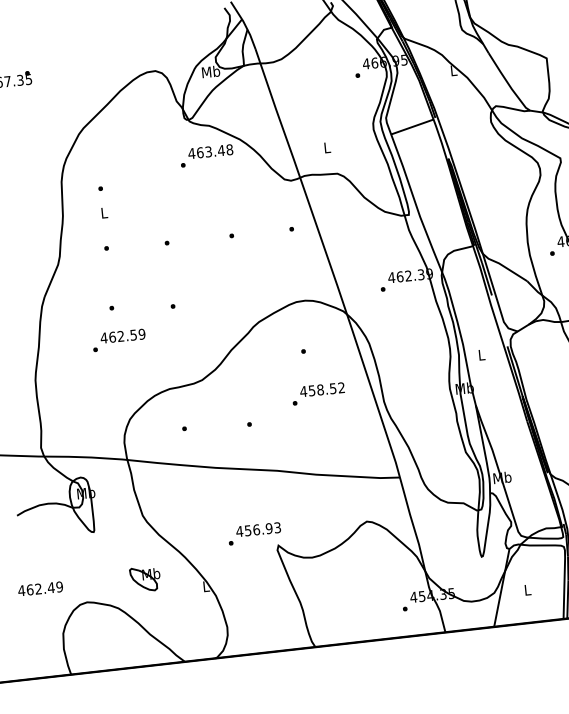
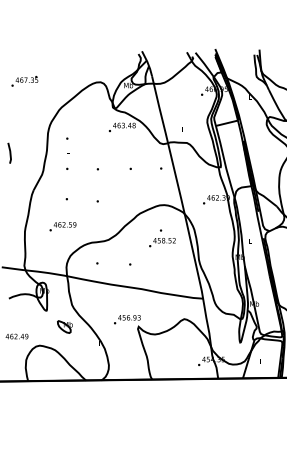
text: (118, 340) -> (62, 226), moved
text: (318, 393) -> (162, 242), moved
part: (143, 578) -> (64, 326), moved

